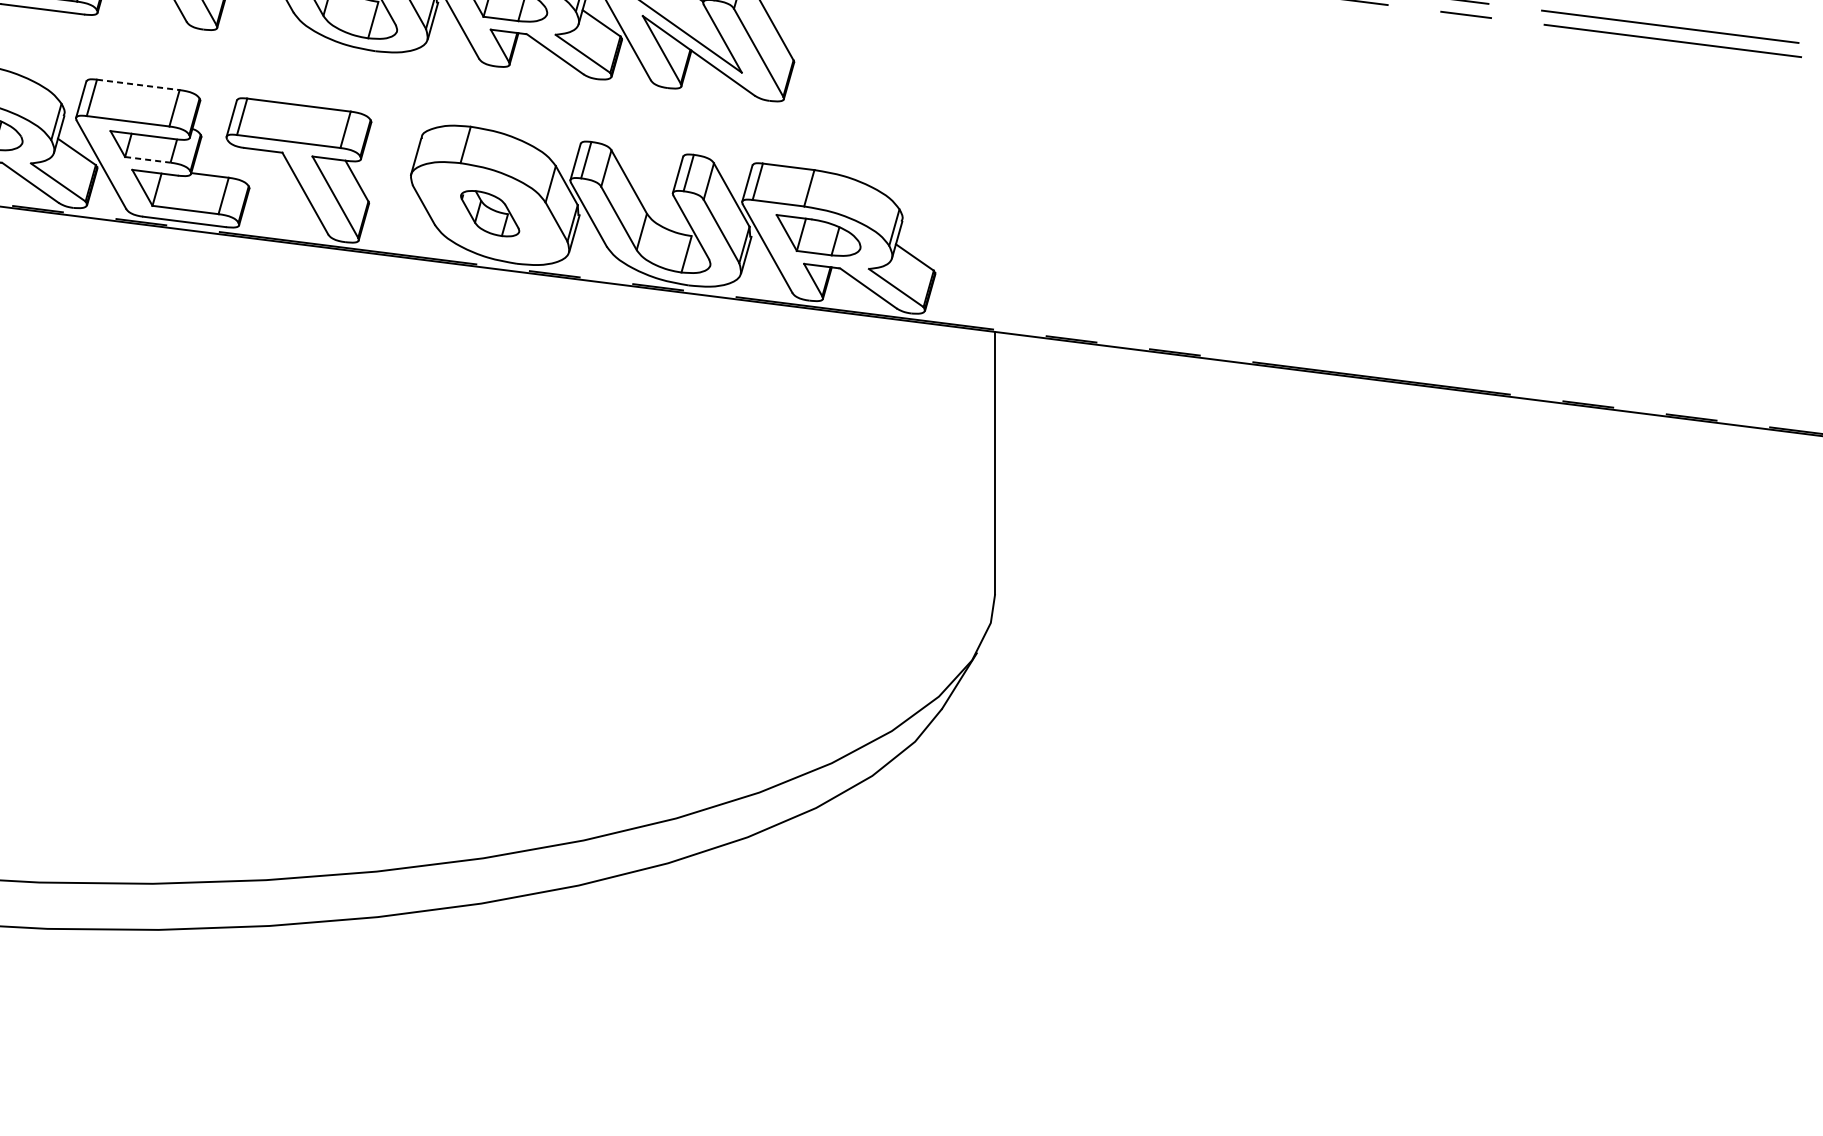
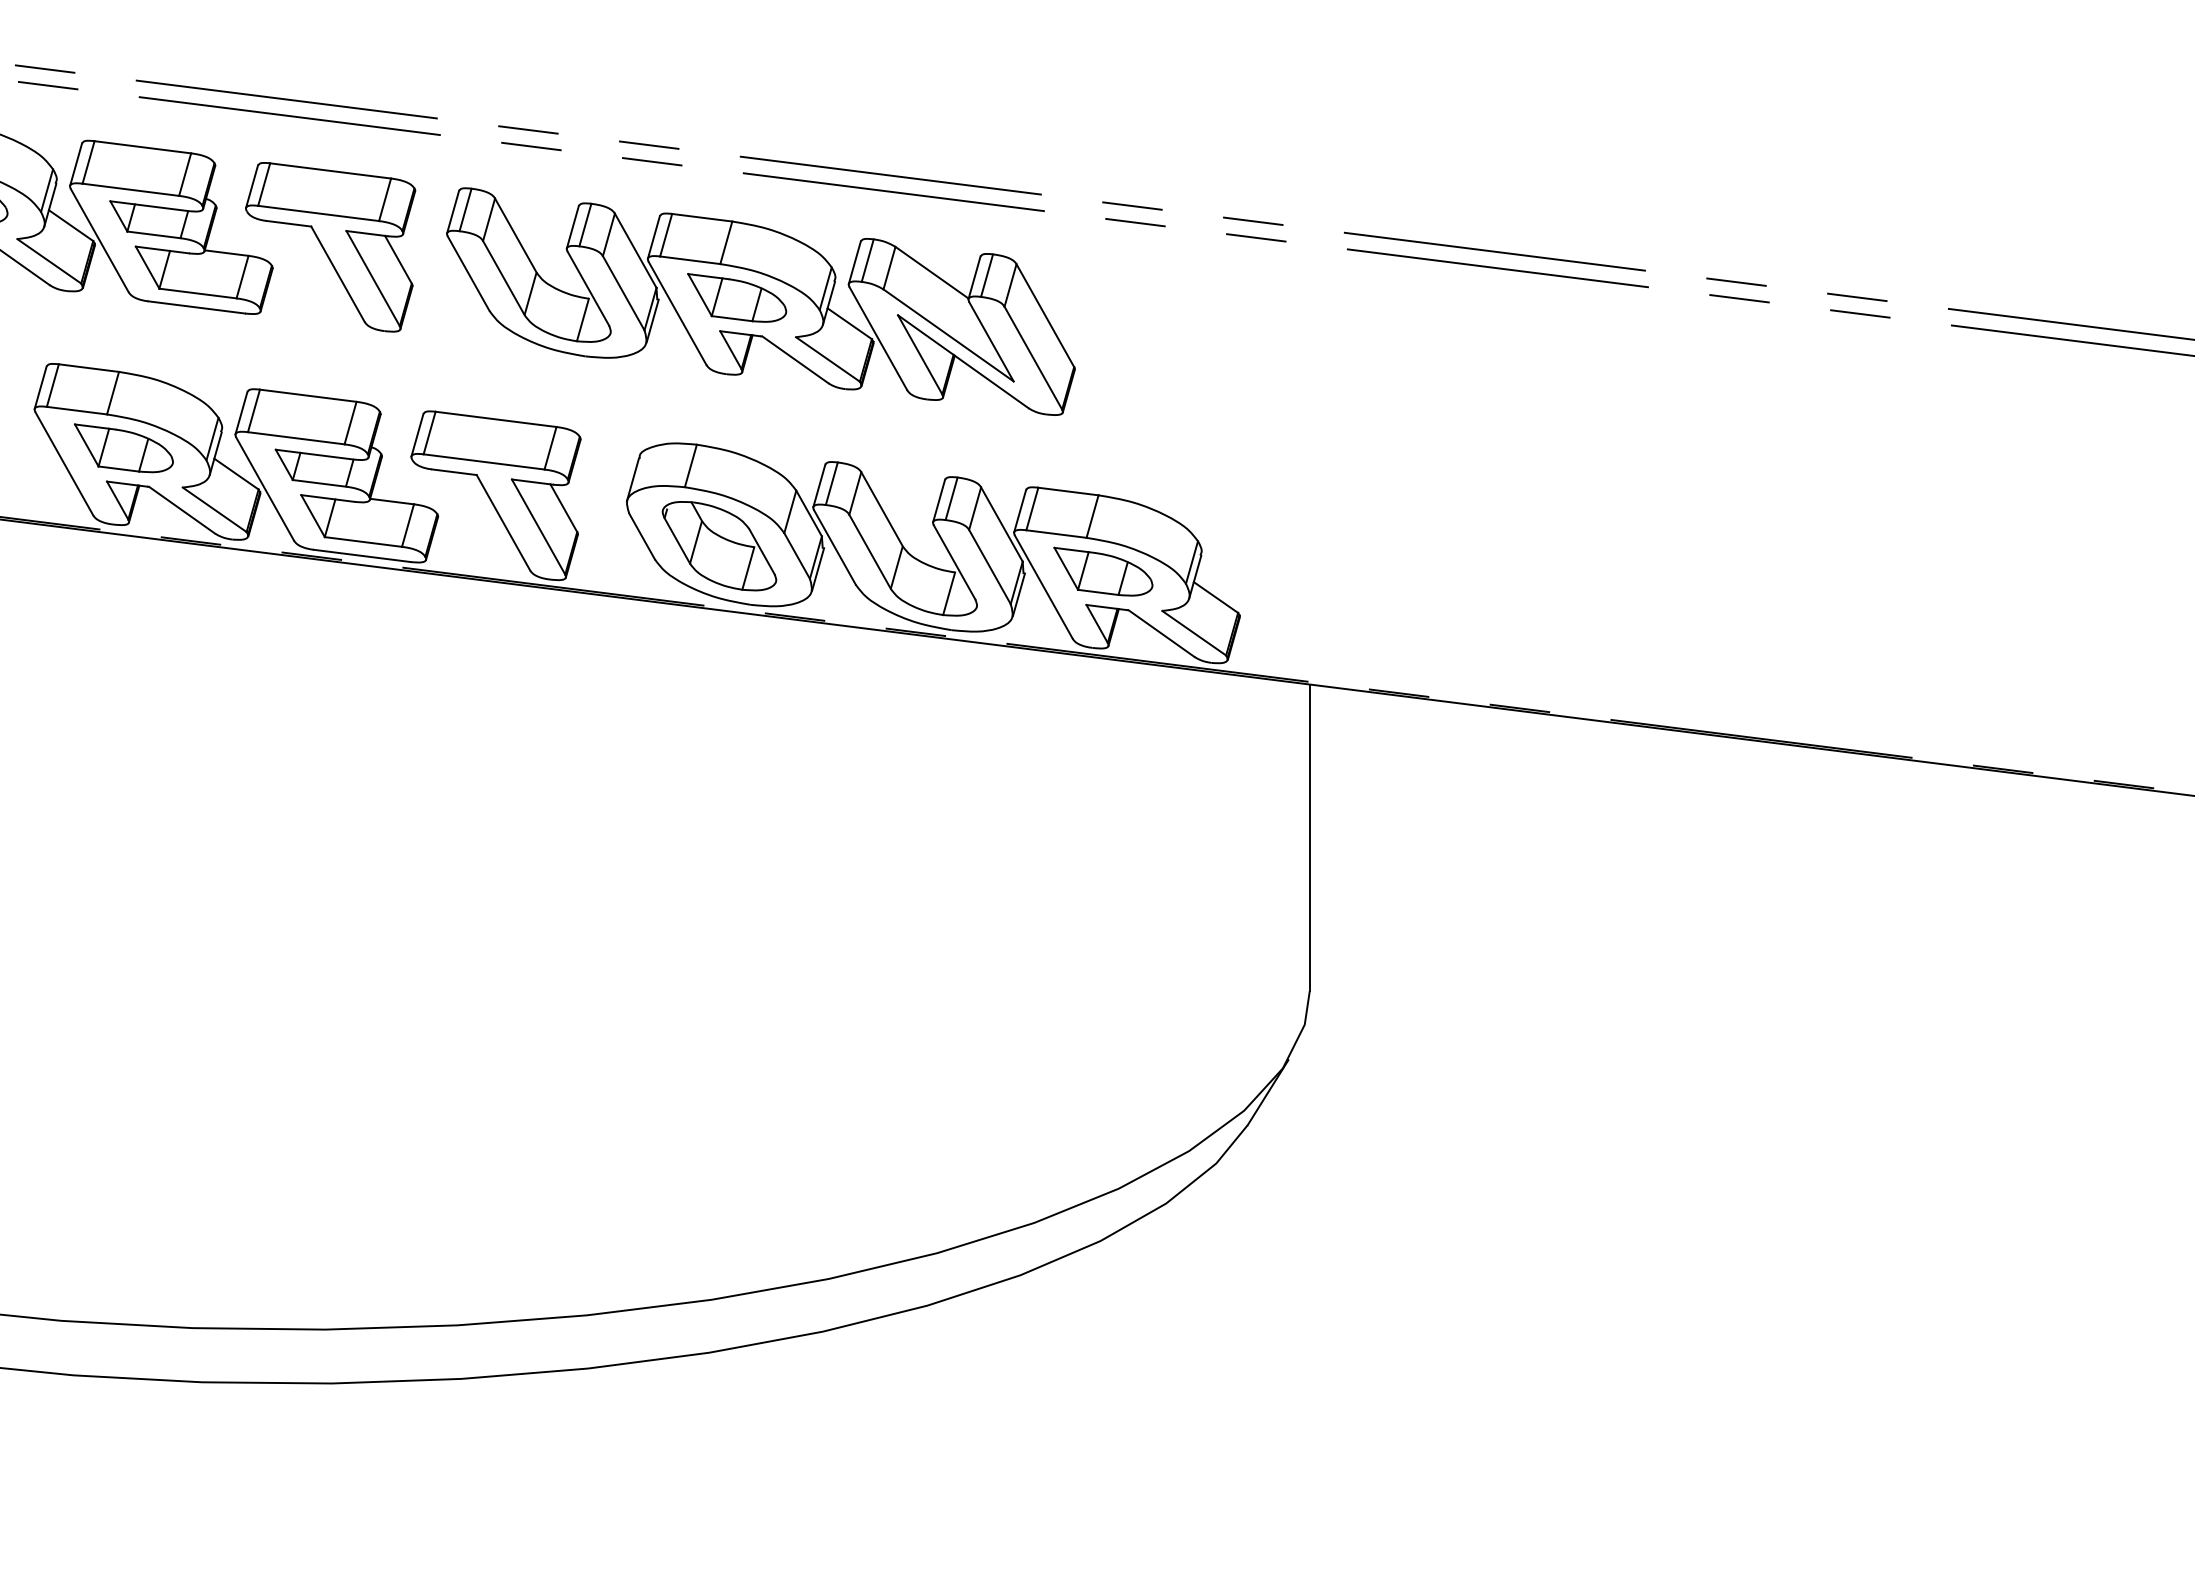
line: (138, 84) -> (308, 395), dashed -> solid
line: (147, 159) -> (319, 483), dashed -> solid
part: (490, 213) -> (719, 546), size x1.67

